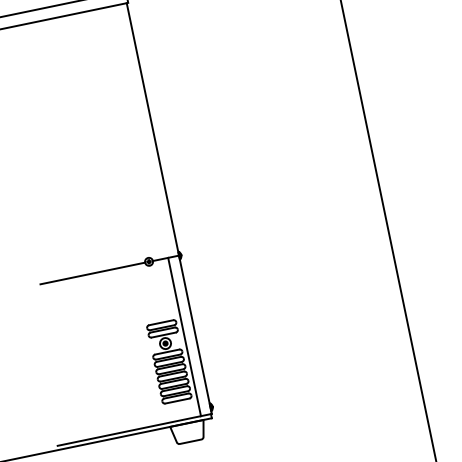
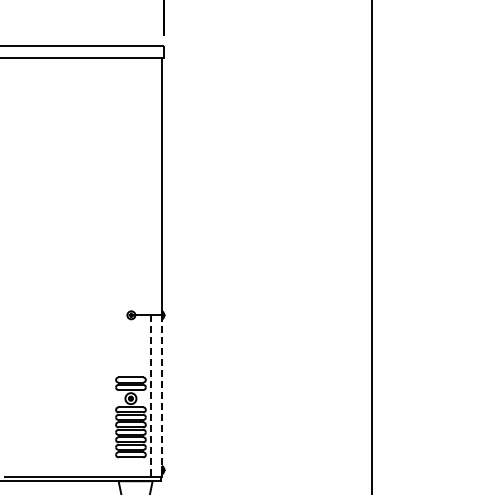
line: (92, 273) -> (73, 315), removed
line: (195, 335) -> (162, 396), solid -> dashed
line: (184, 337) -> (150, 396), solid -> dashed

